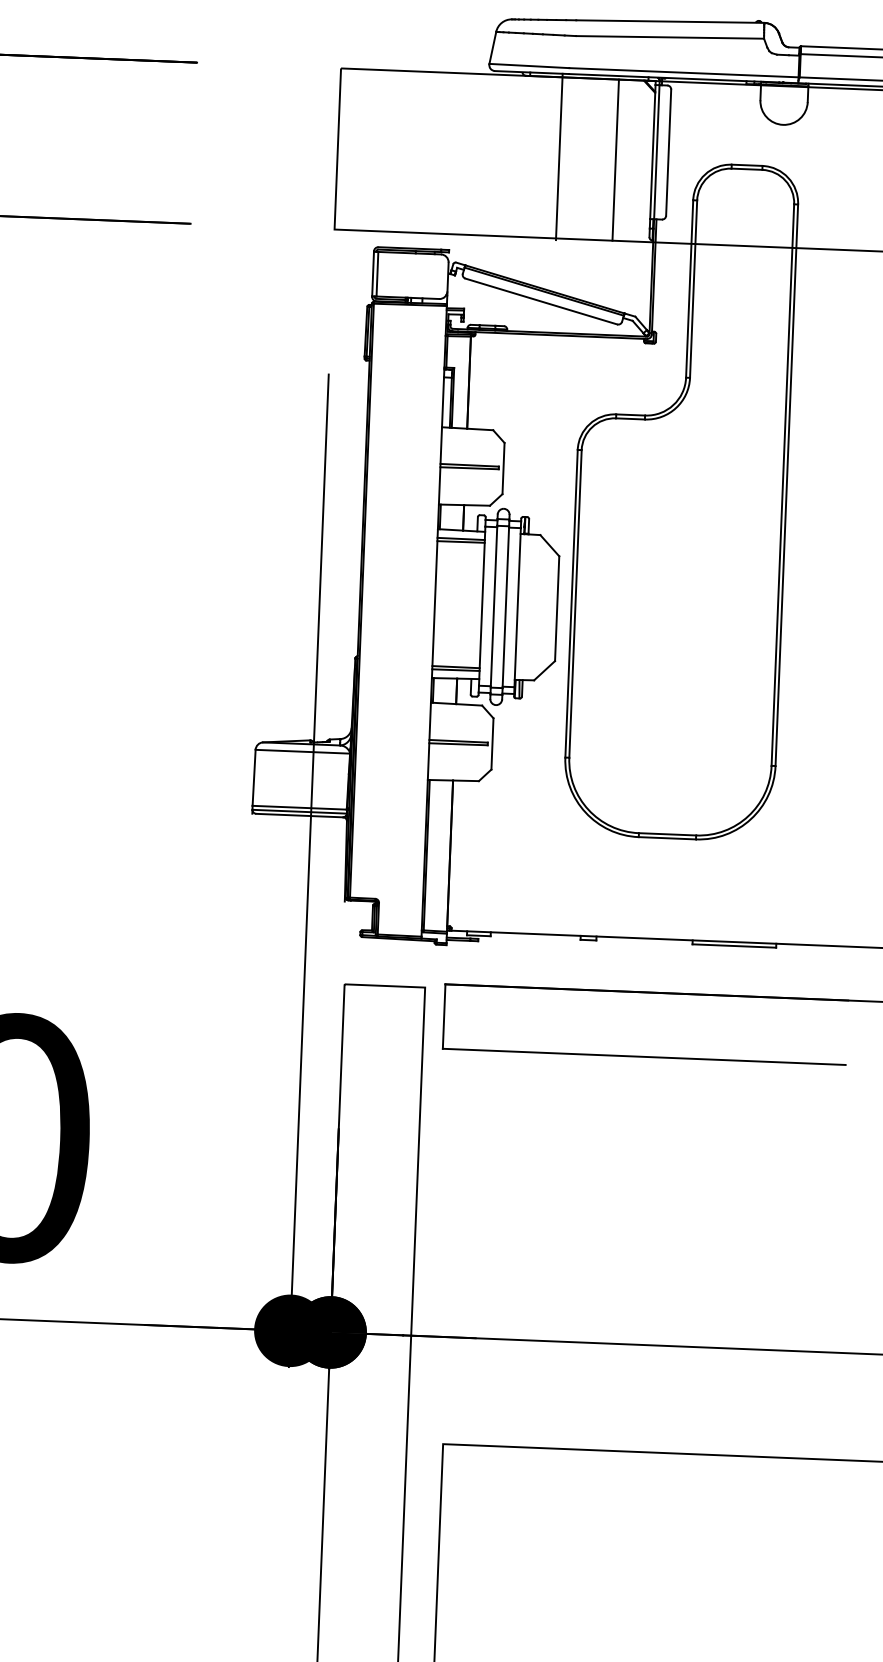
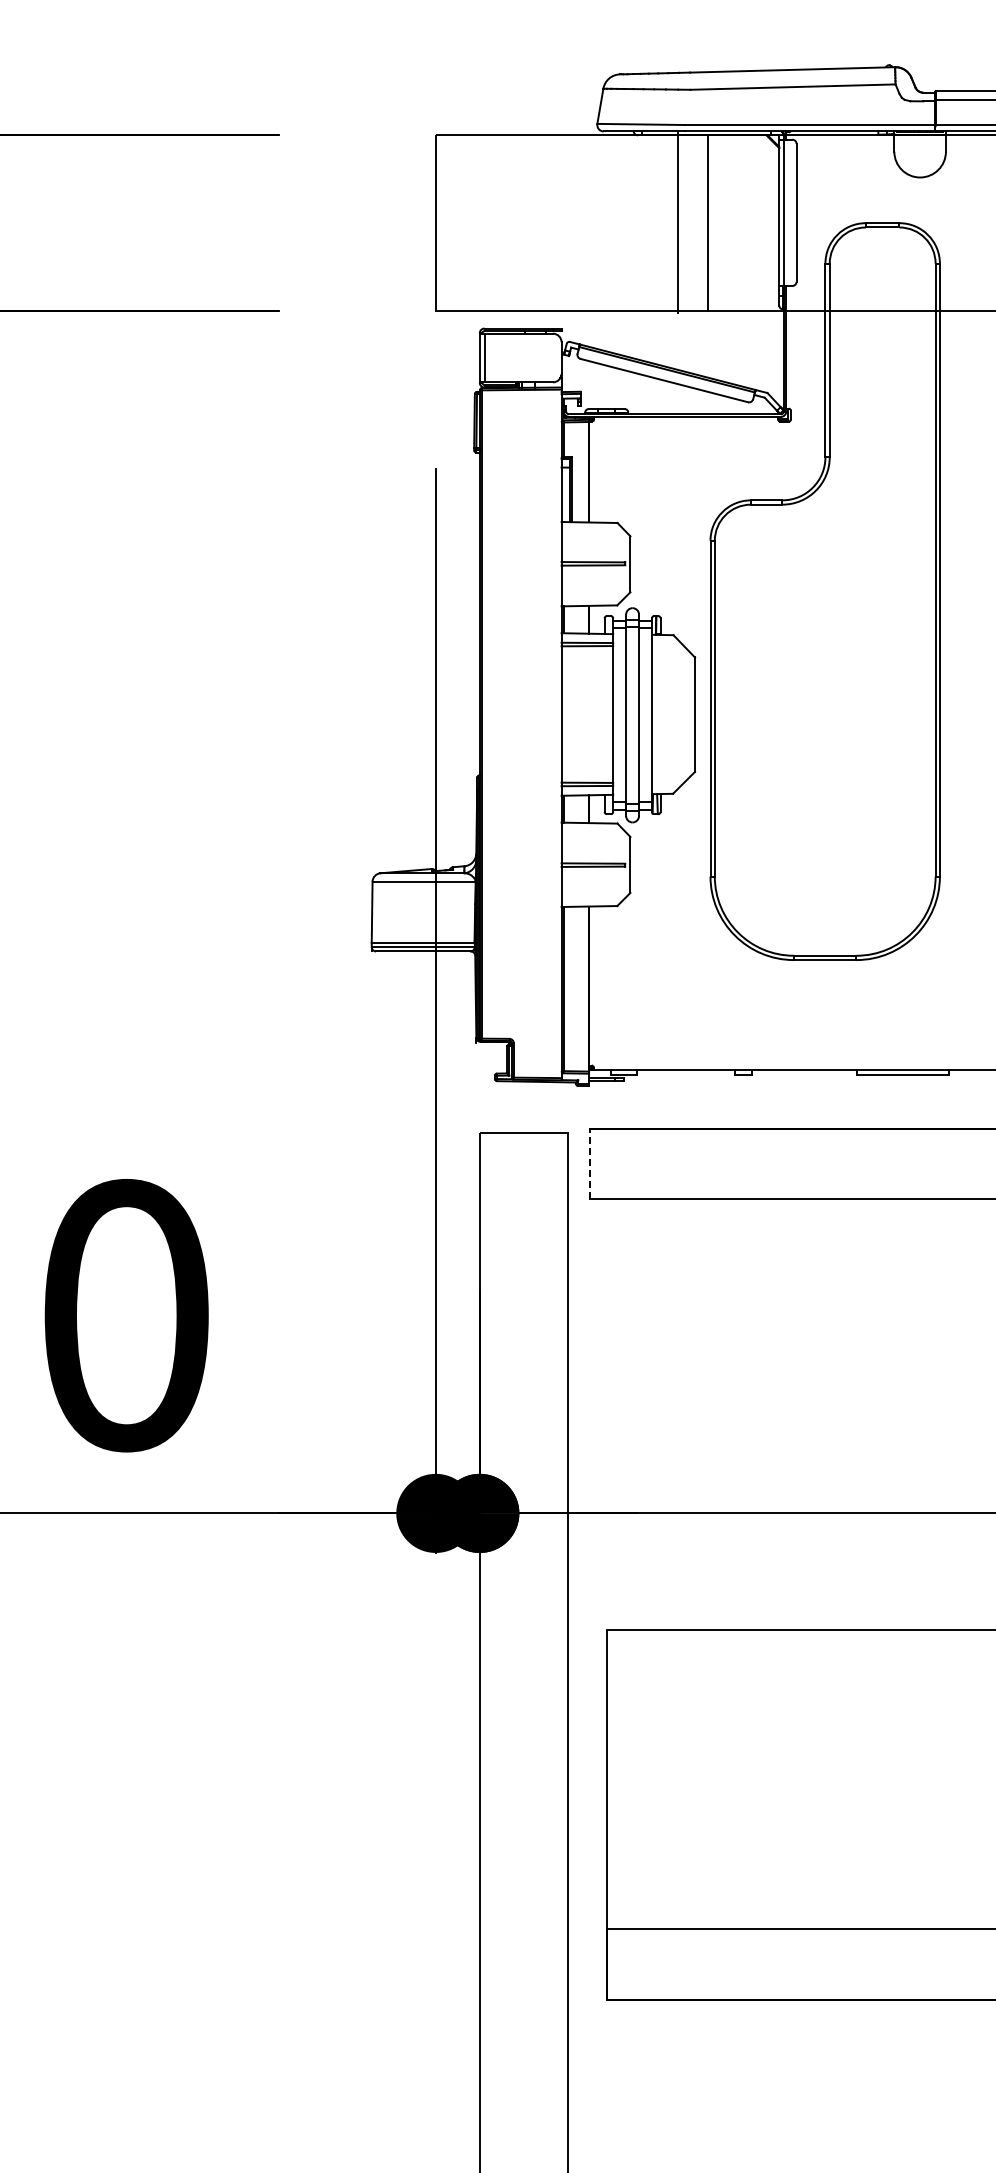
line: (615, 160) -> (708, 223), moved
line: (443, 1015) -> (589, 1163), solid -> dashed

